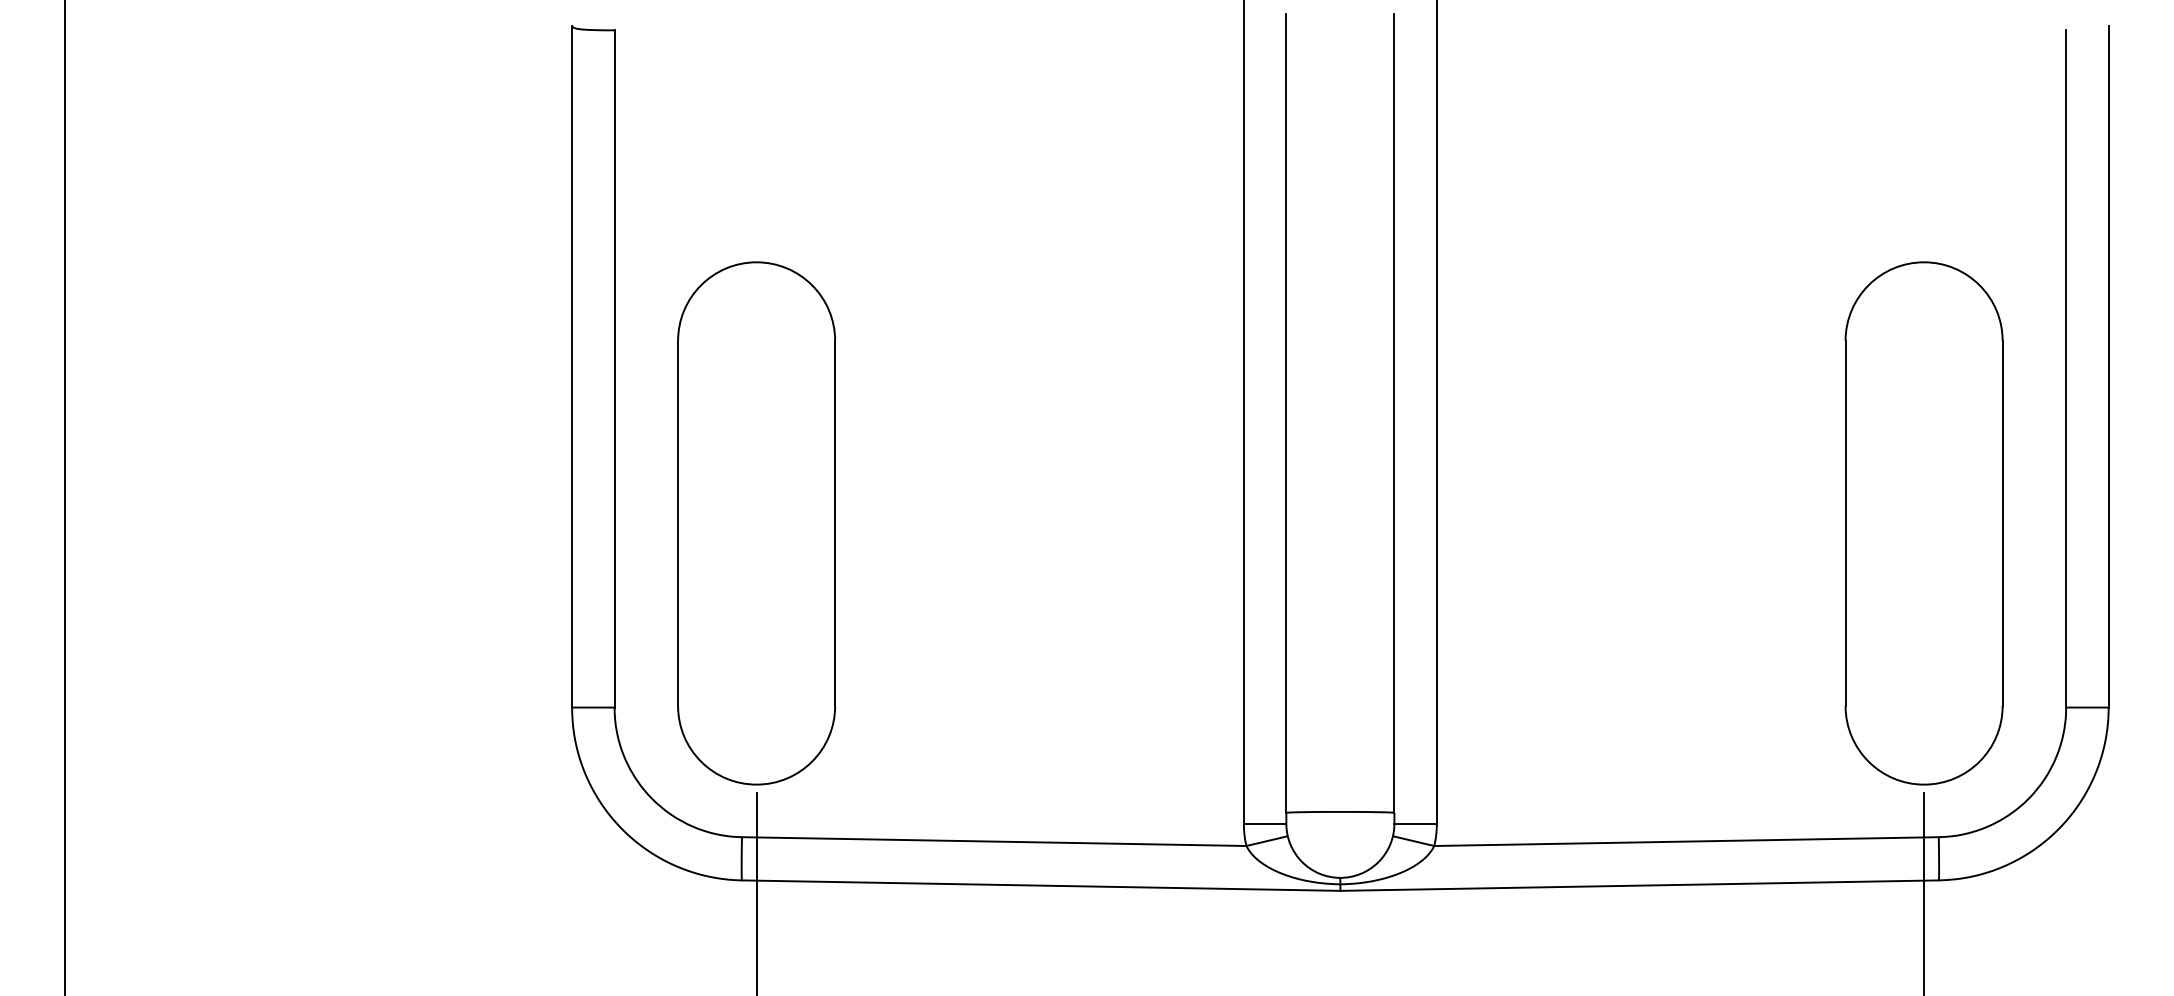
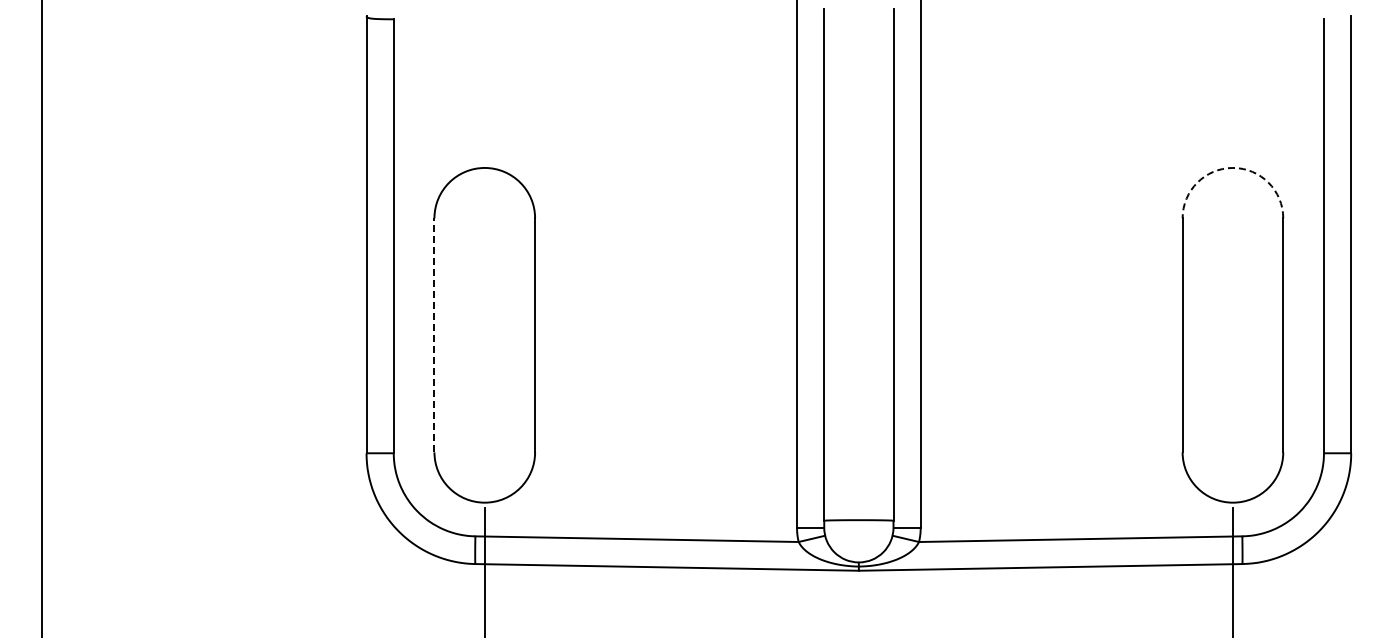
arc: (1923, 261) -> (1232, 167), solid -> dashed
line: (678, 522) -> (434, 334), solid -> dashed

